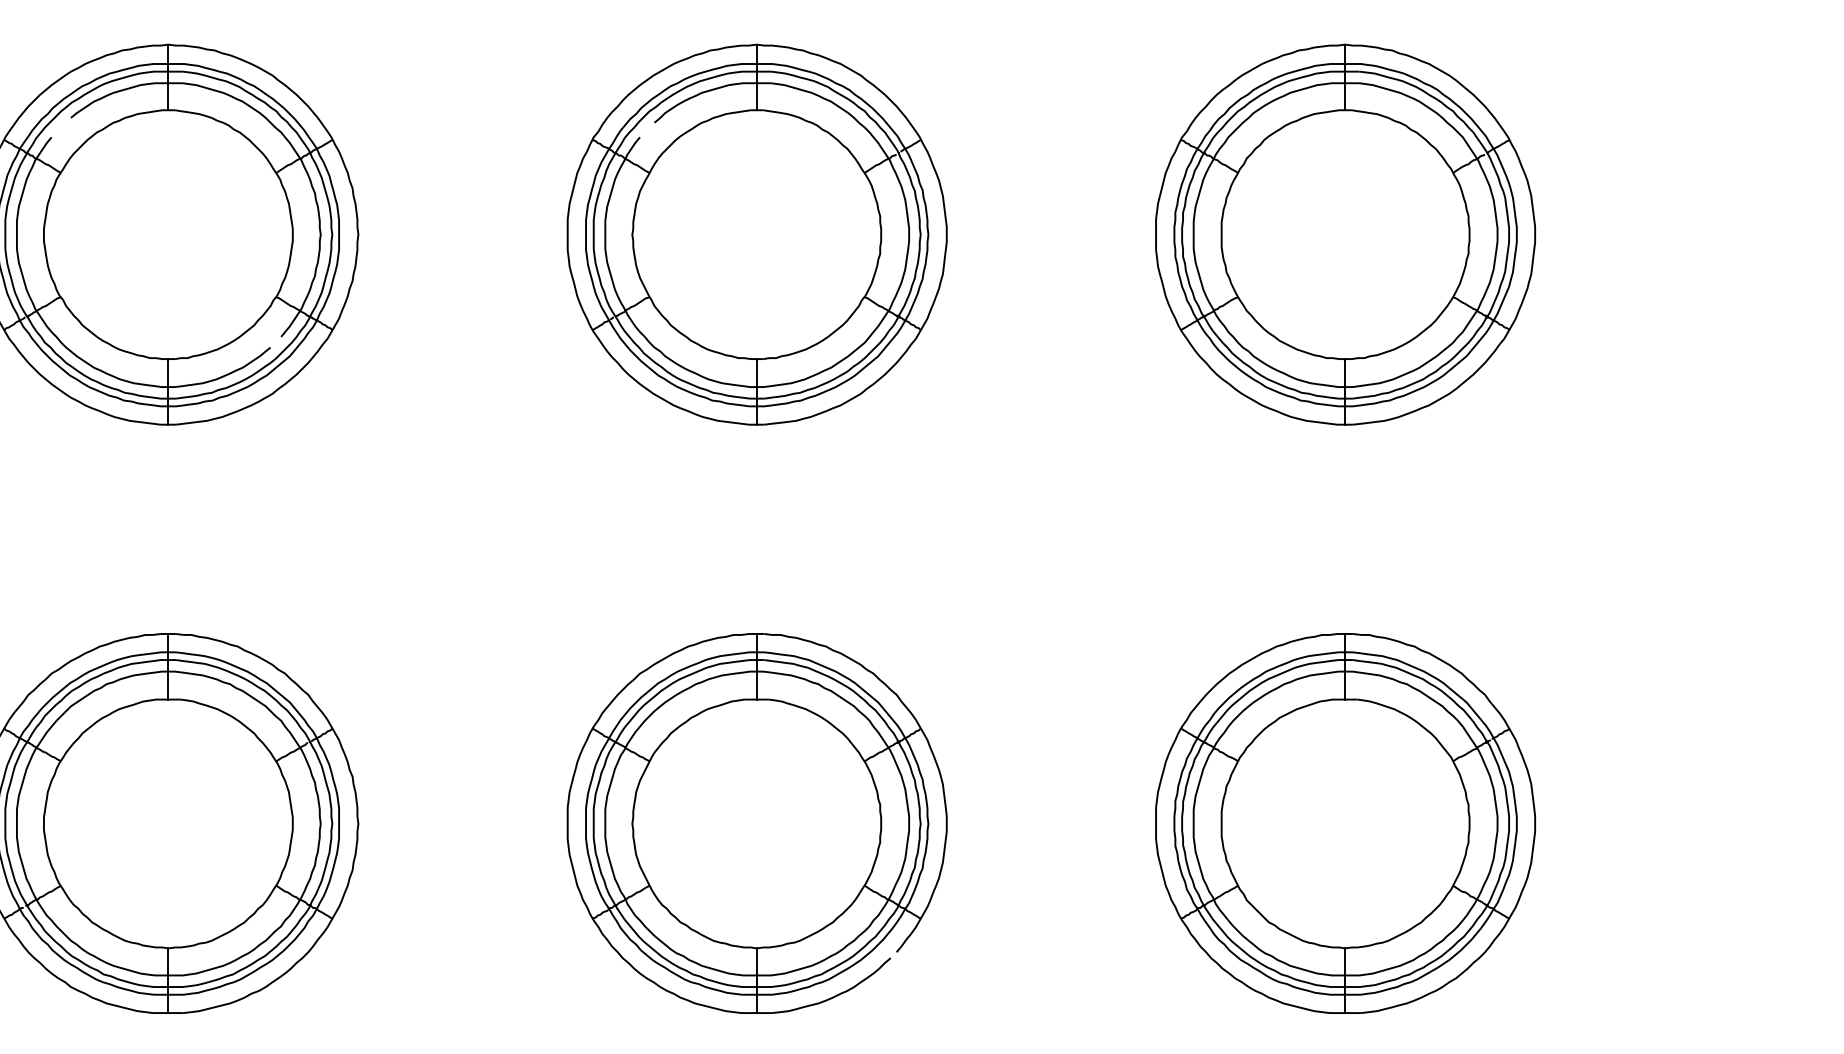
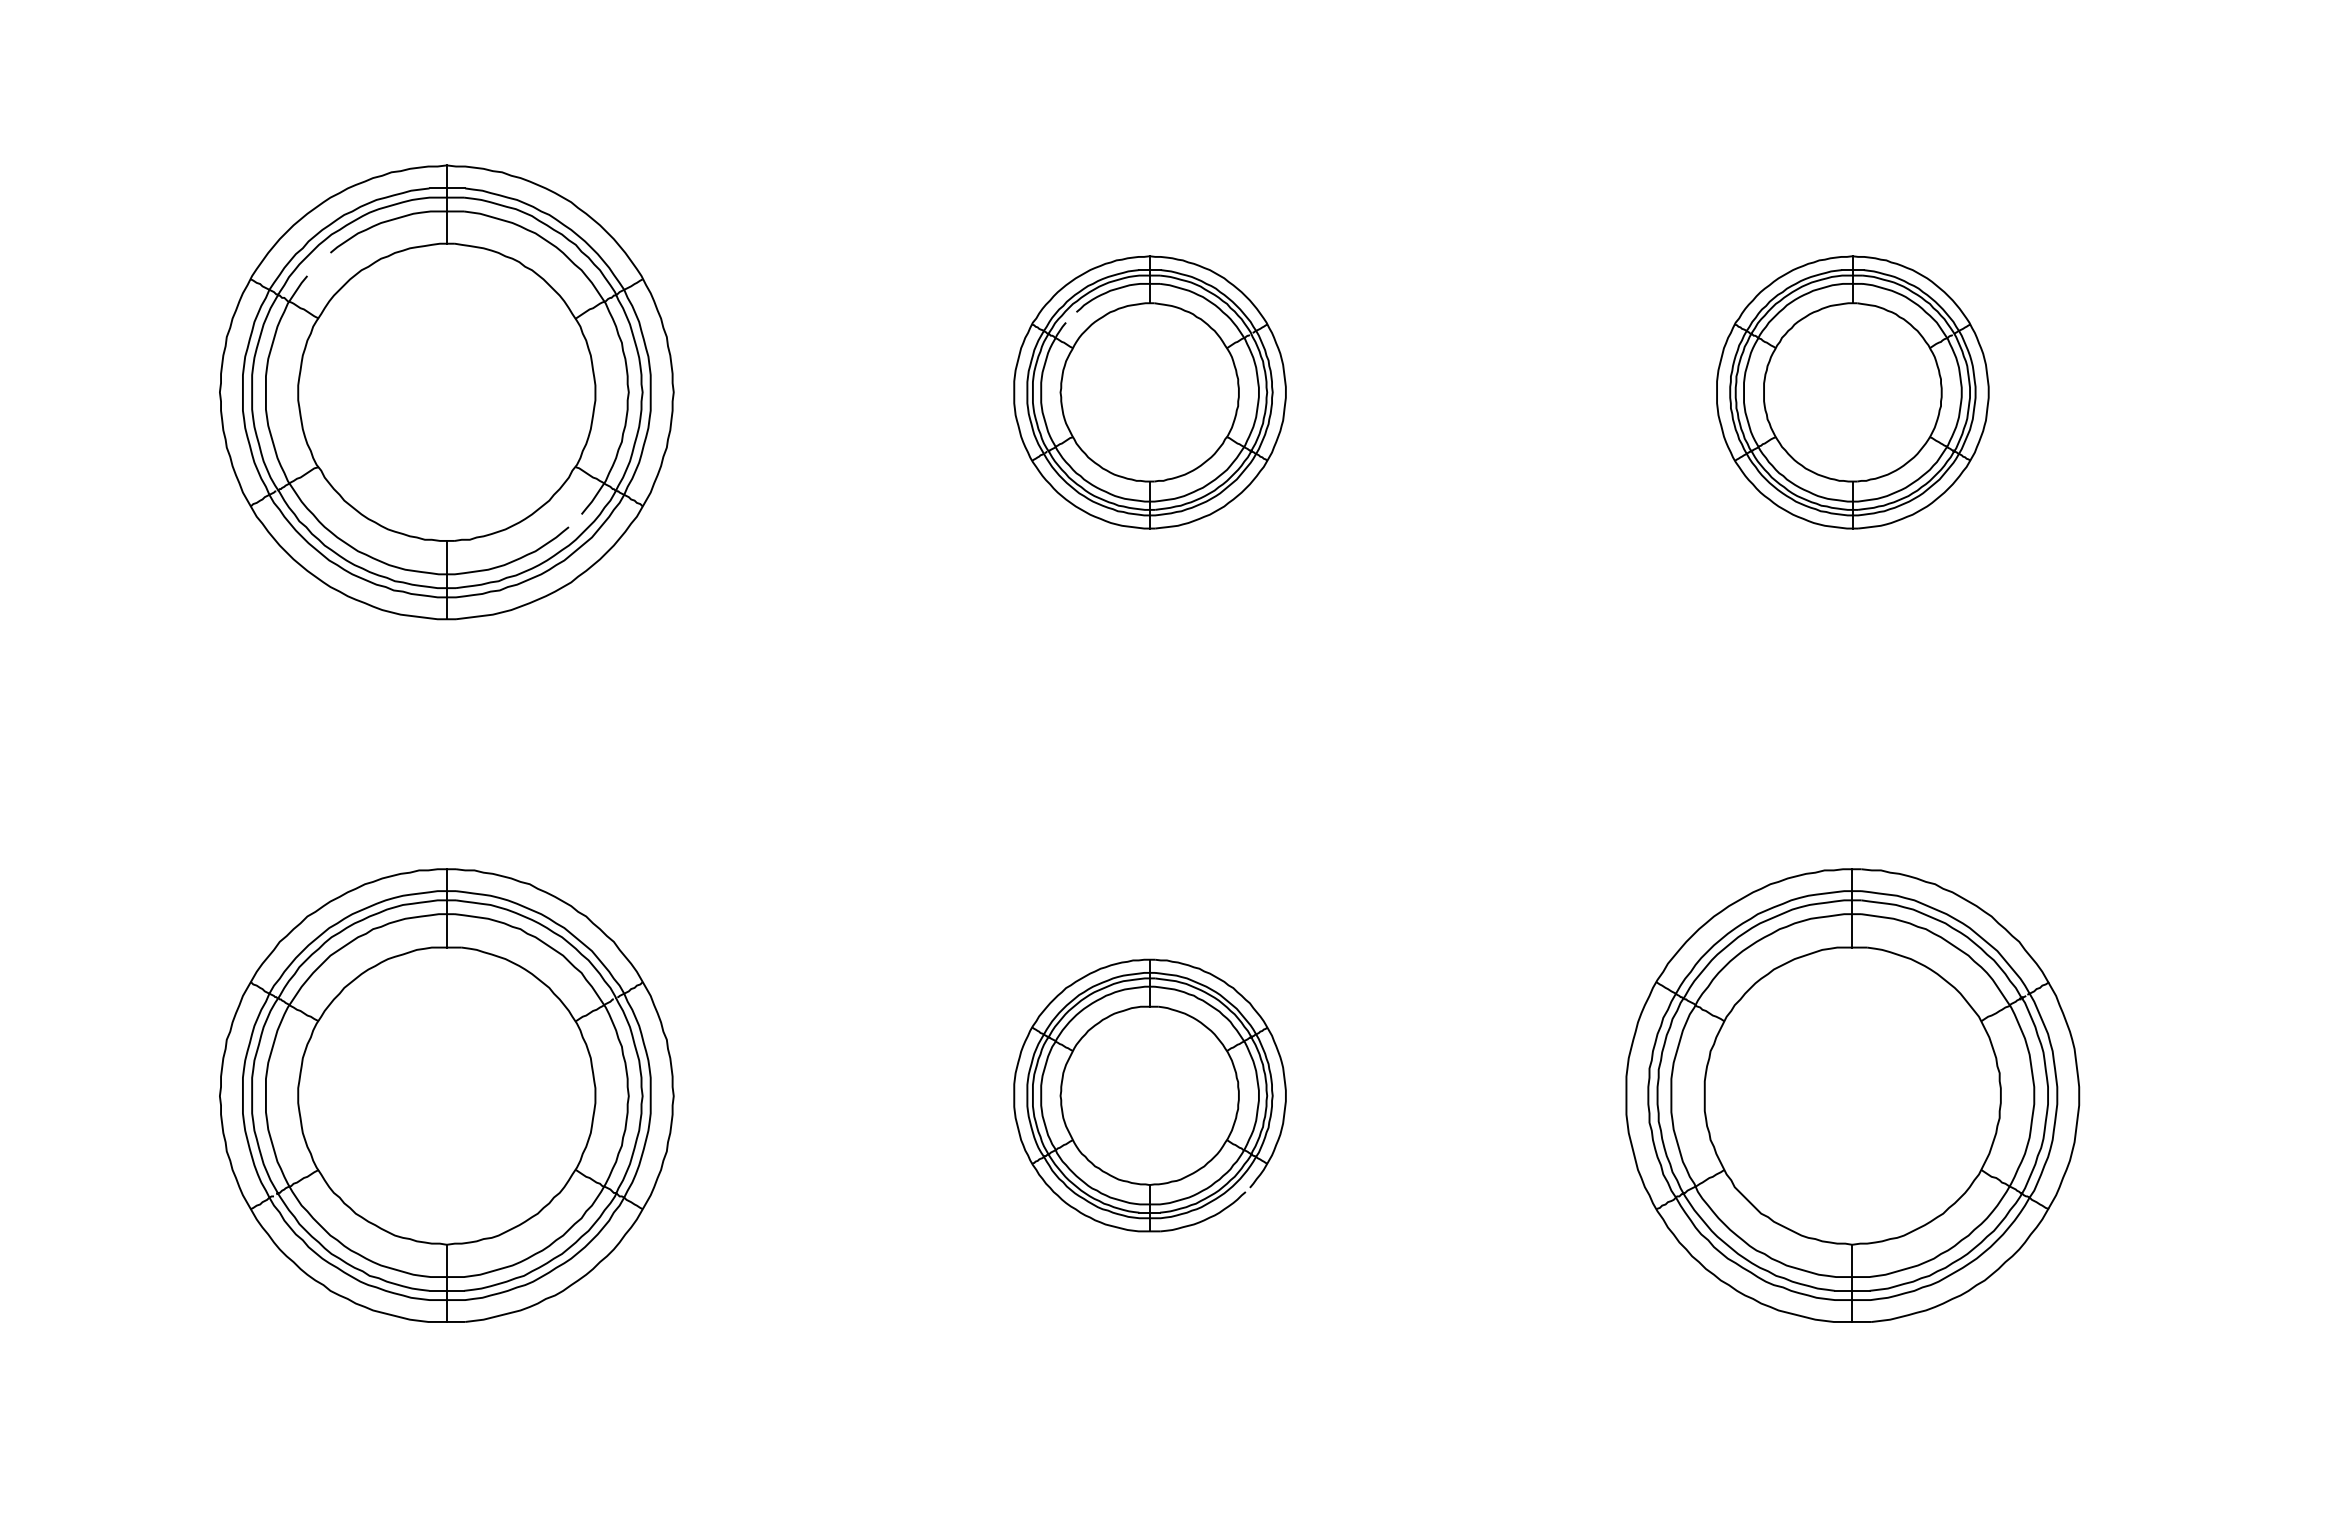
part: (756, 234) -> (1149, 392), size x0.6
part: (1345, 234) -> (1852, 392), size x0.6
part: (756, 823) -> (1149, 1095), size x0.6

